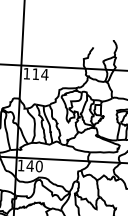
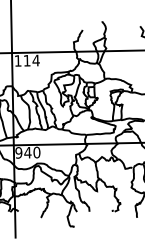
text: (20, 165) -> (18, 152), 140 -> 940

